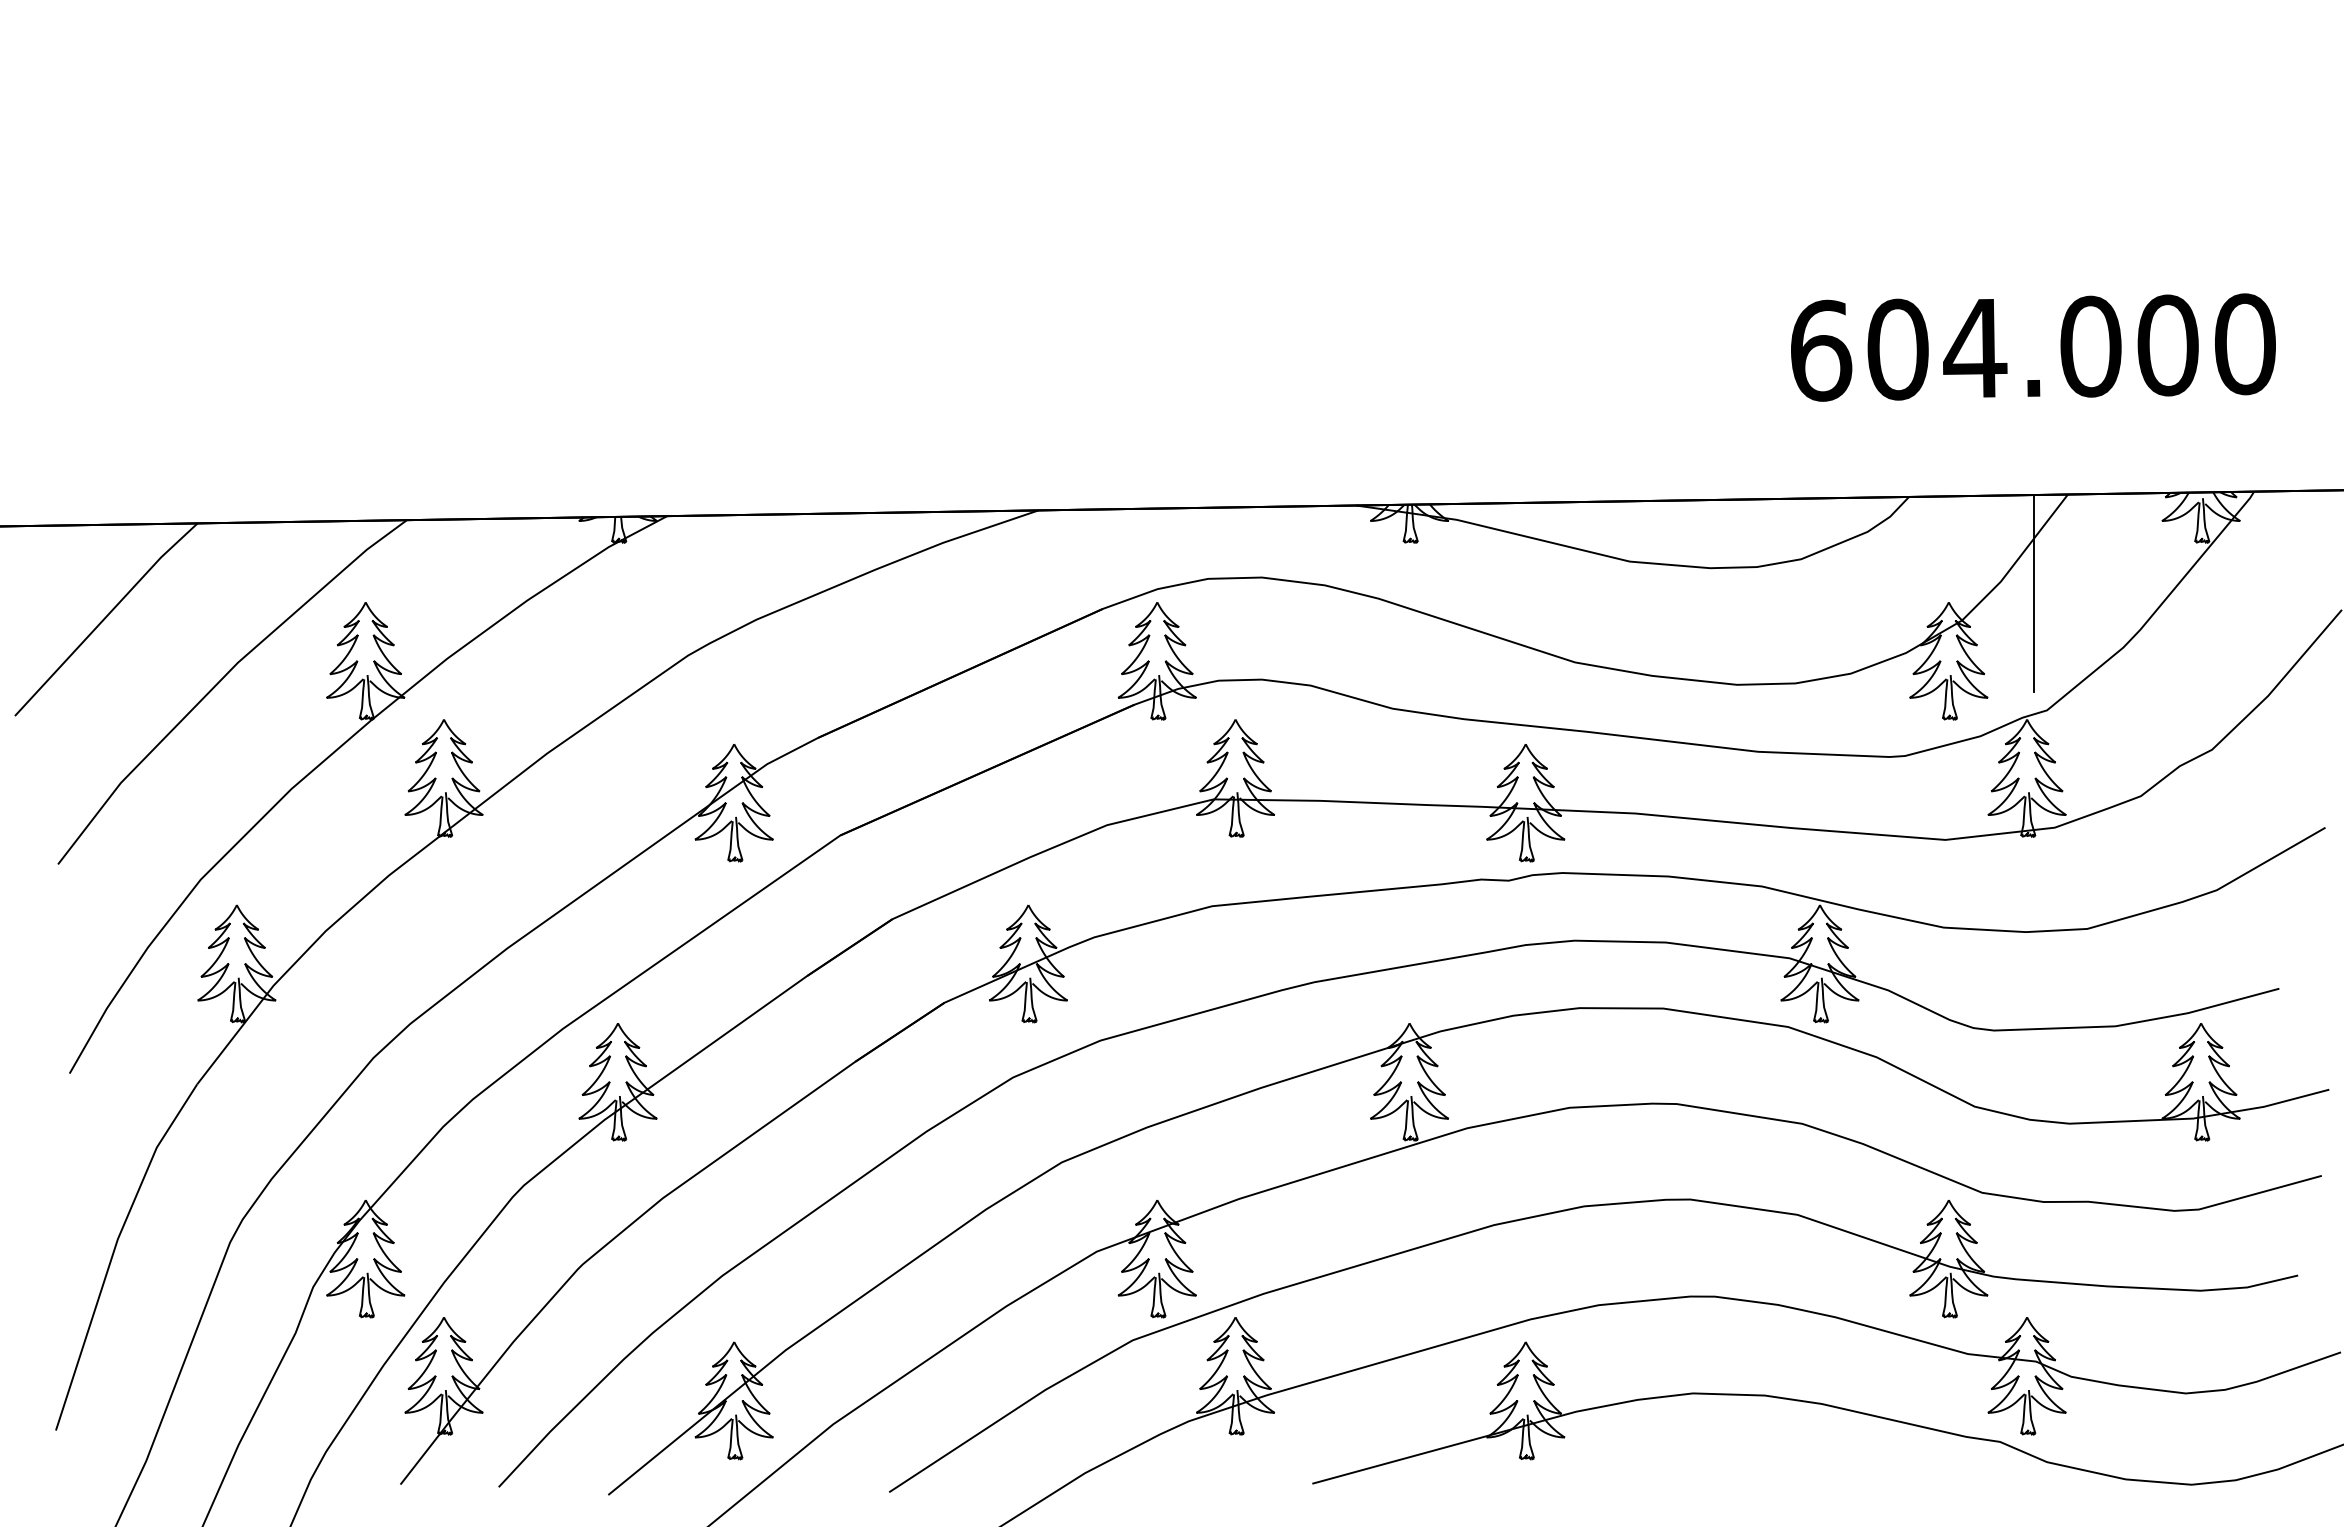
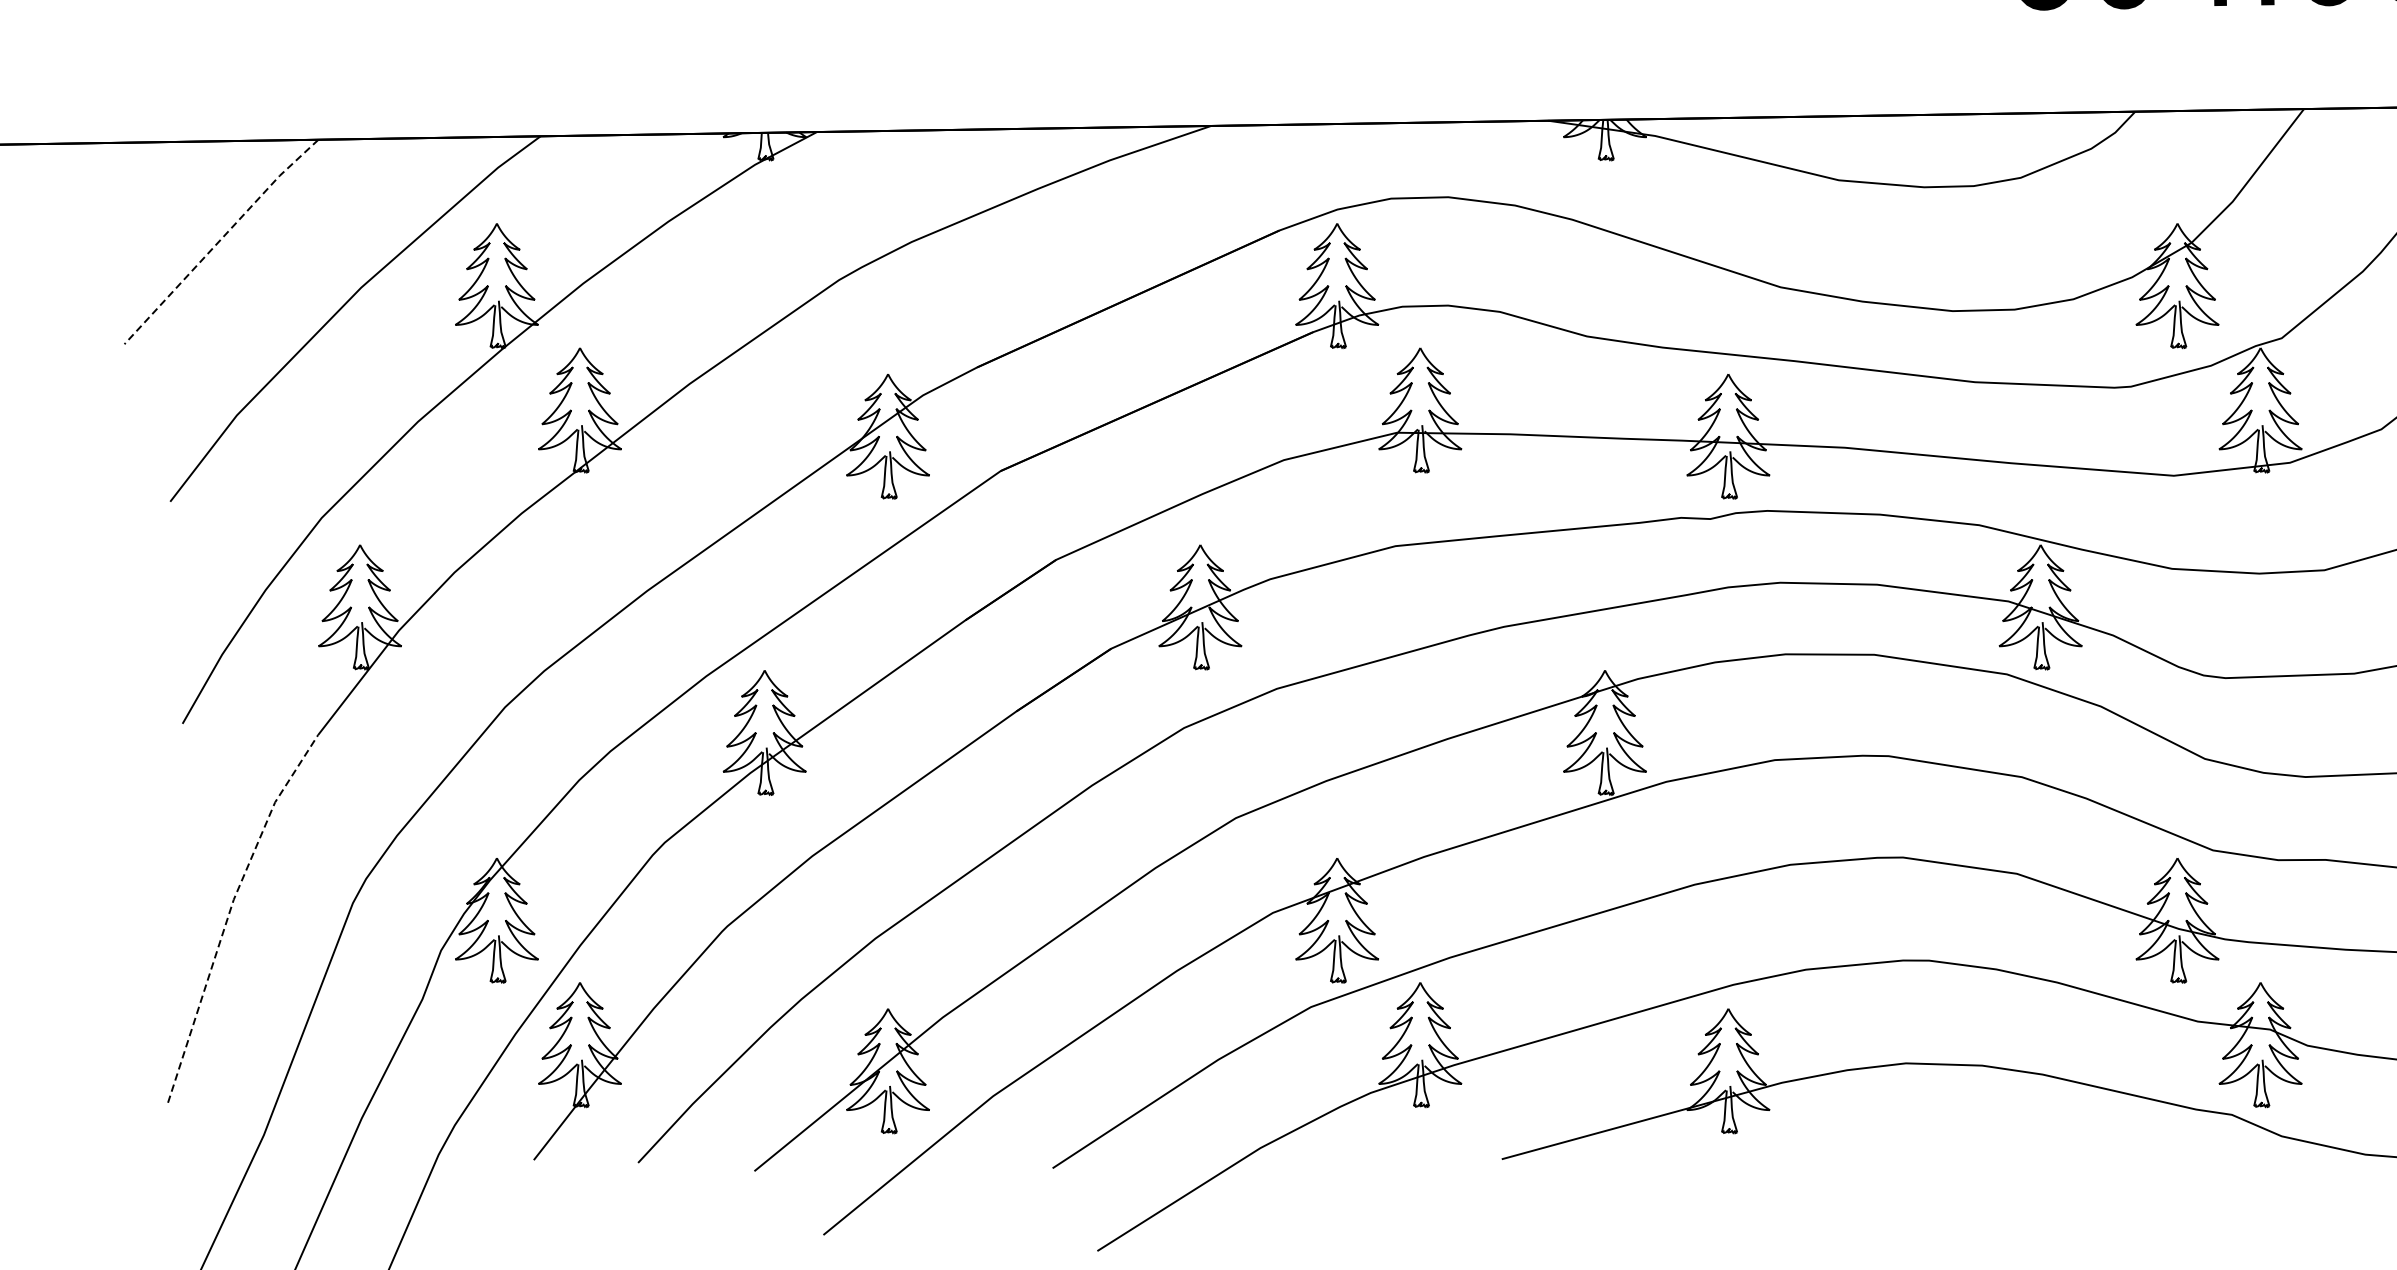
line: (2034, 593) -> (2268, 214), removed
line: (104, 618) -> (219, 240), solid -> dashed
line: (114, 1250) -> (230, 911), solid -> dashed

